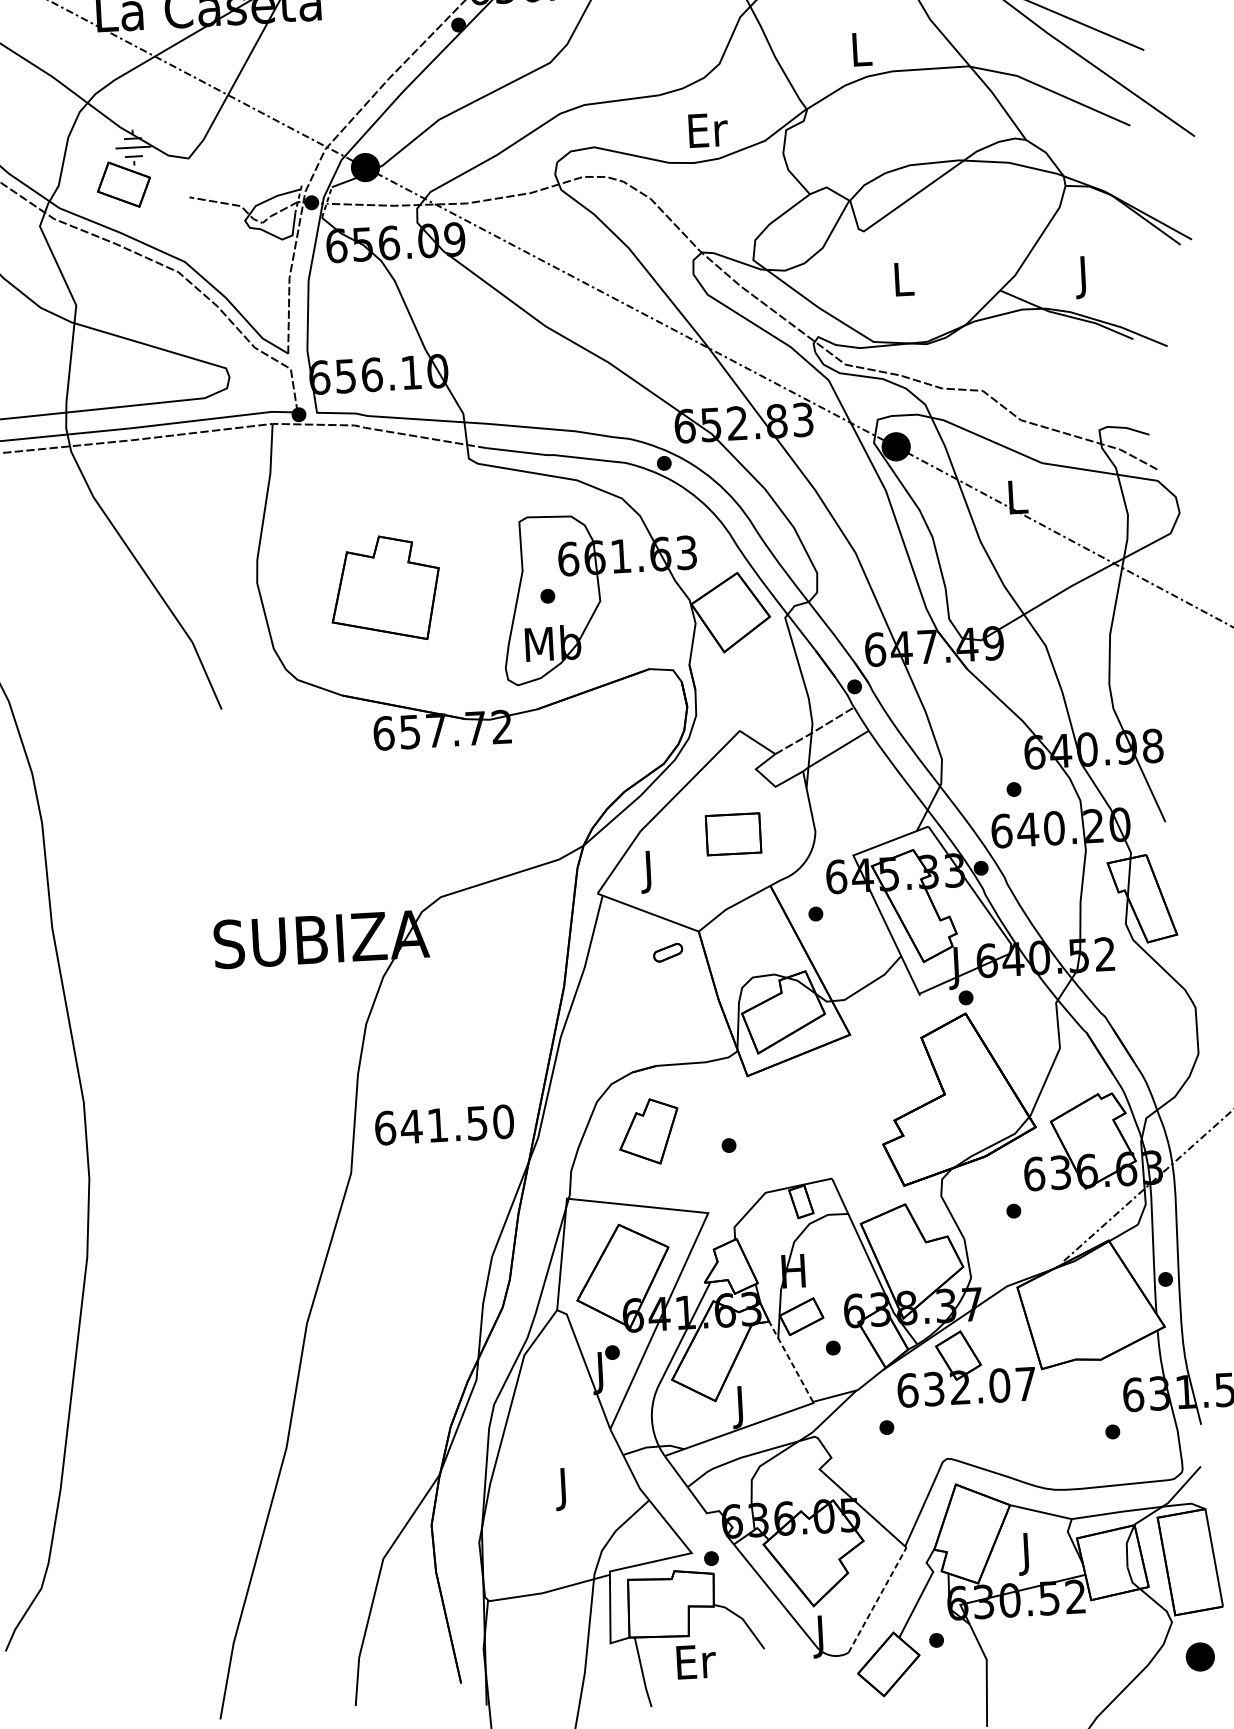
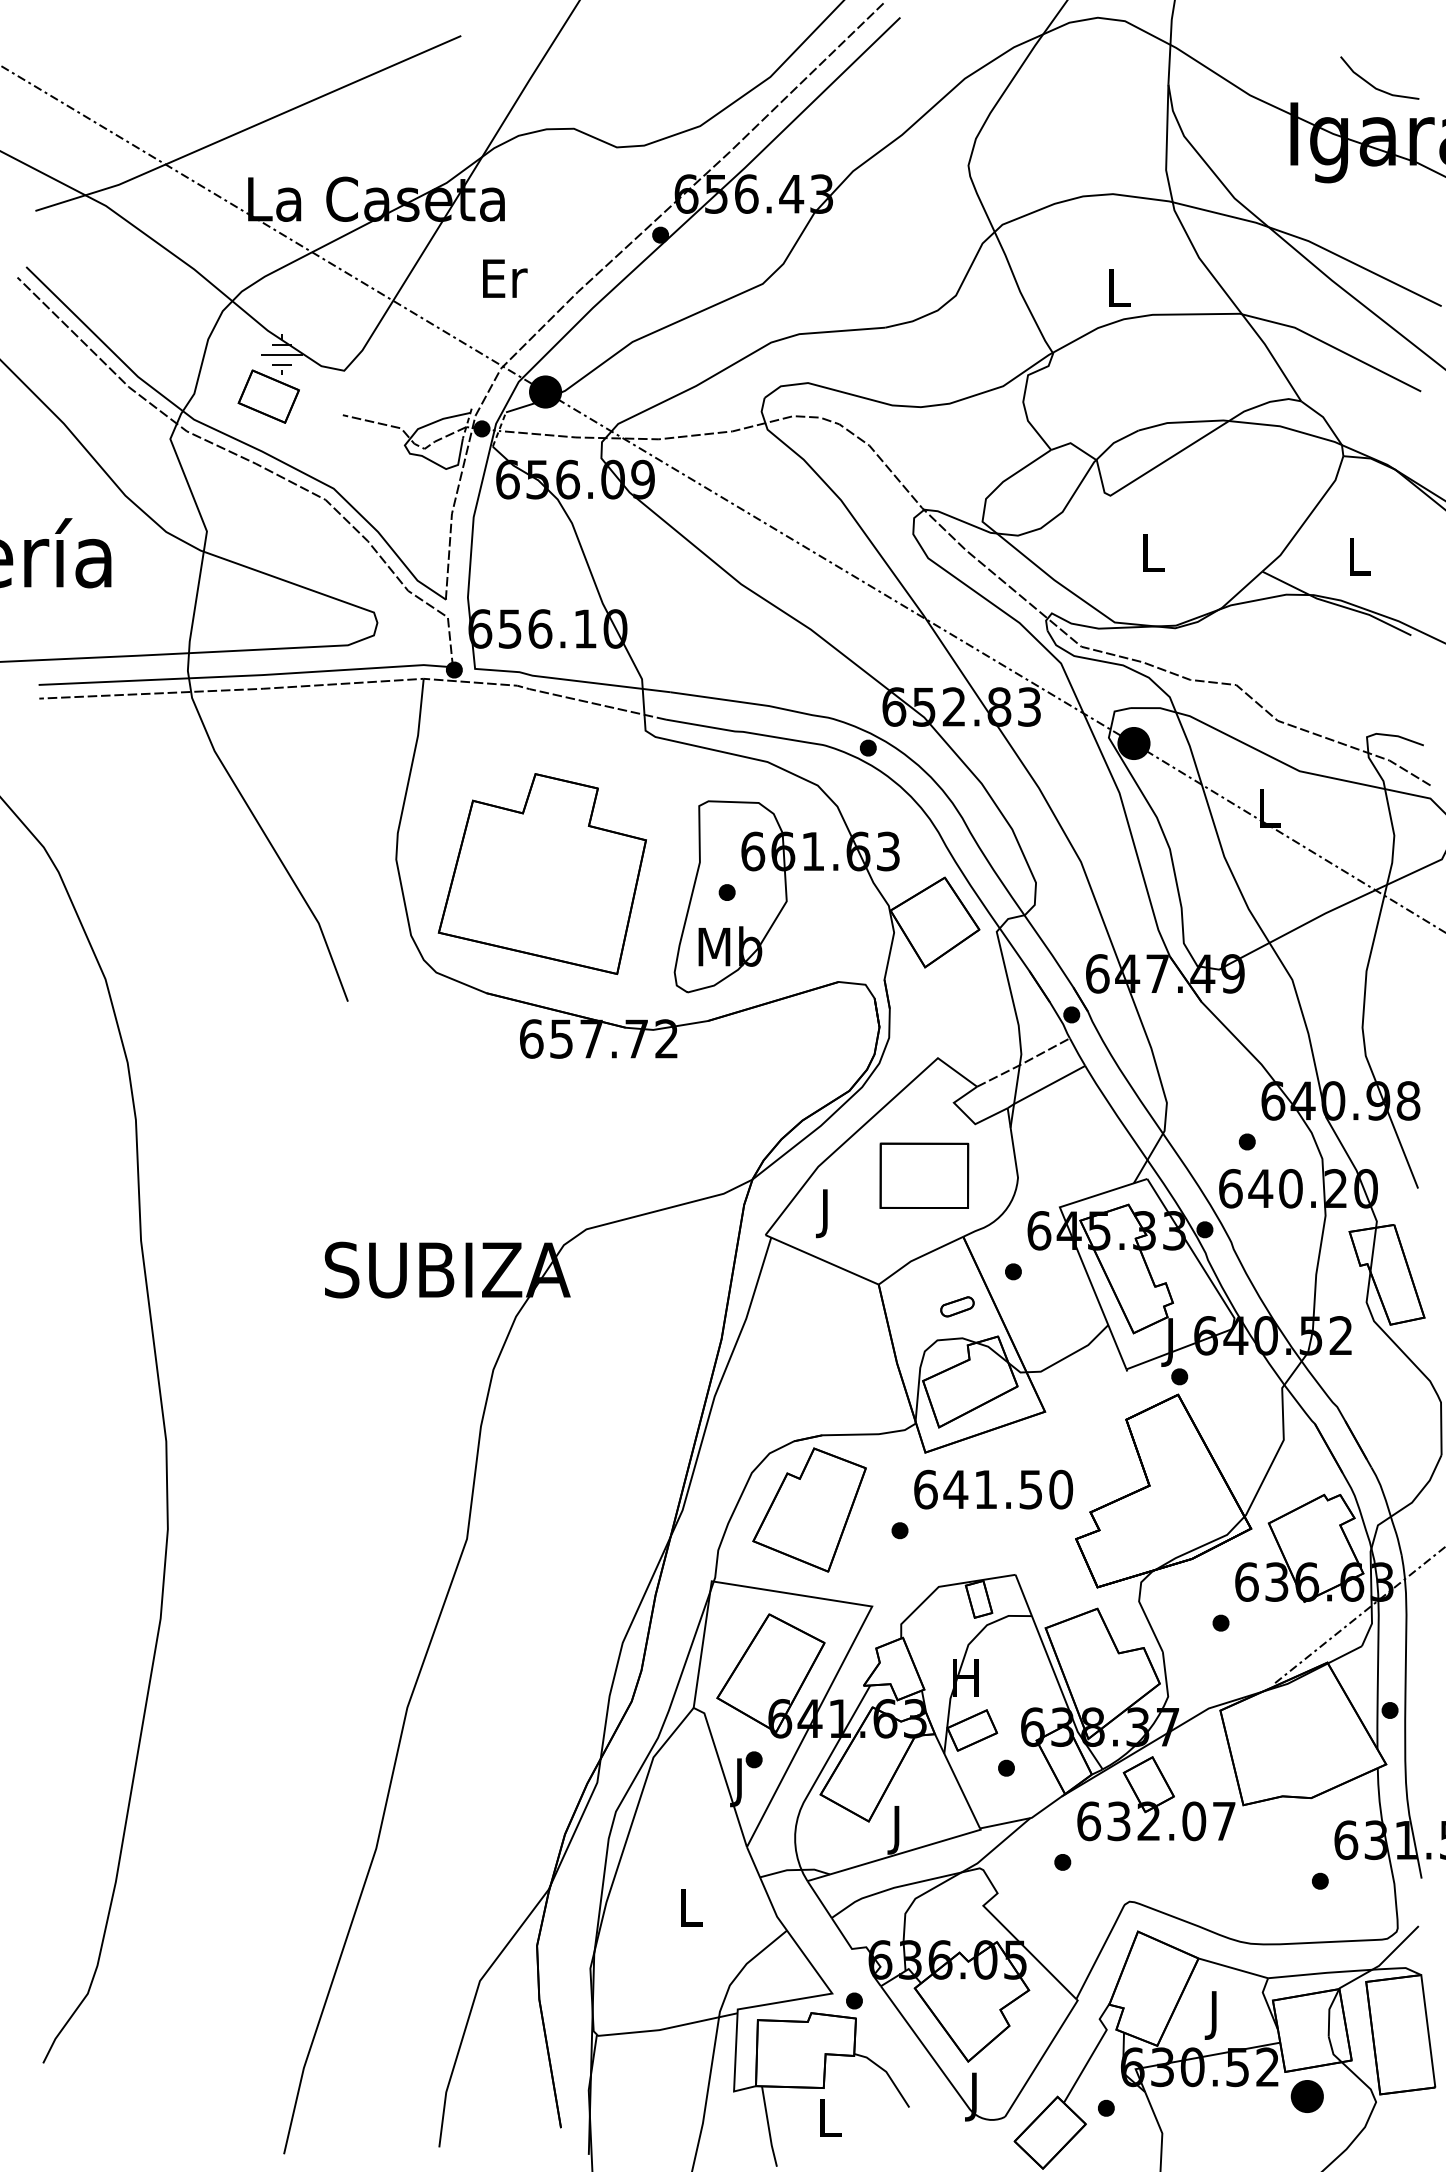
text: (708, 130) -> (505, 278), moved
text: (1084, 277) -> (1359, 561), J -> L
part: (384, 588) -> (541, 873), size x1.67
part: (733, 834) -> (924, 1175), size x1.43
part: (668, 952) -> (957, 1306), moved
text: (444, 1124) -> (993, 1489), moved
part: (648, 1131) -> (809, 1509), size x1.67
line: (791, 1361) -> (957, 1780), dashed -> solid
text: (564, 1488) -> (691, 1912), J -> L
line: (877, 1599) -> (1041, 2057), dashed -> solid
part: (1199, 1657) -> (1306, 2096), moved
text: (696, 1661) -> (830, 2117), Er -> L

